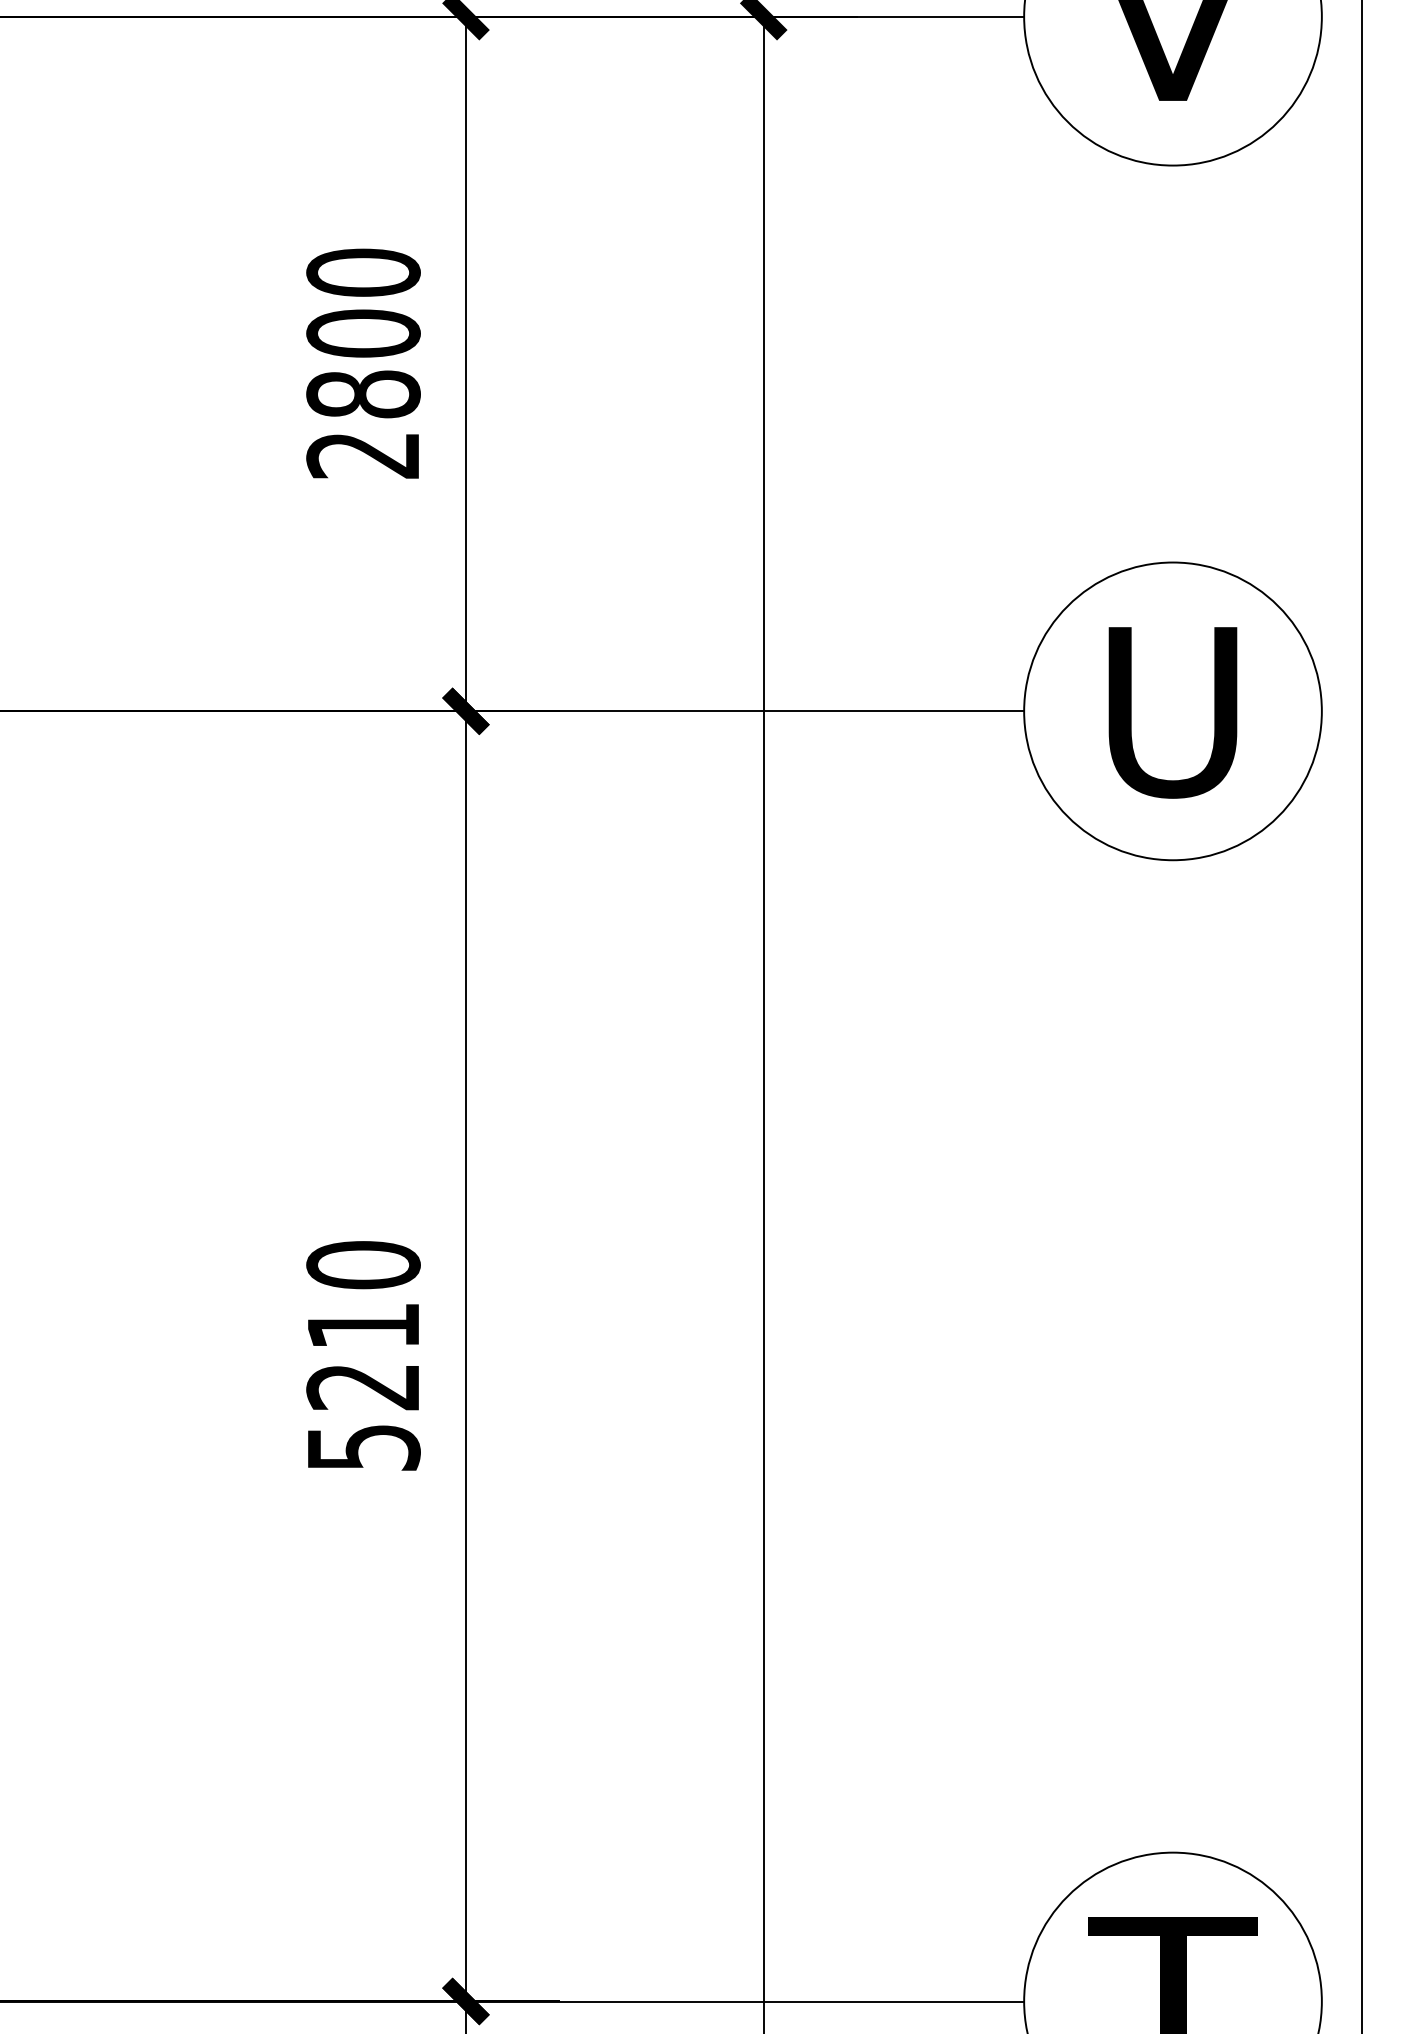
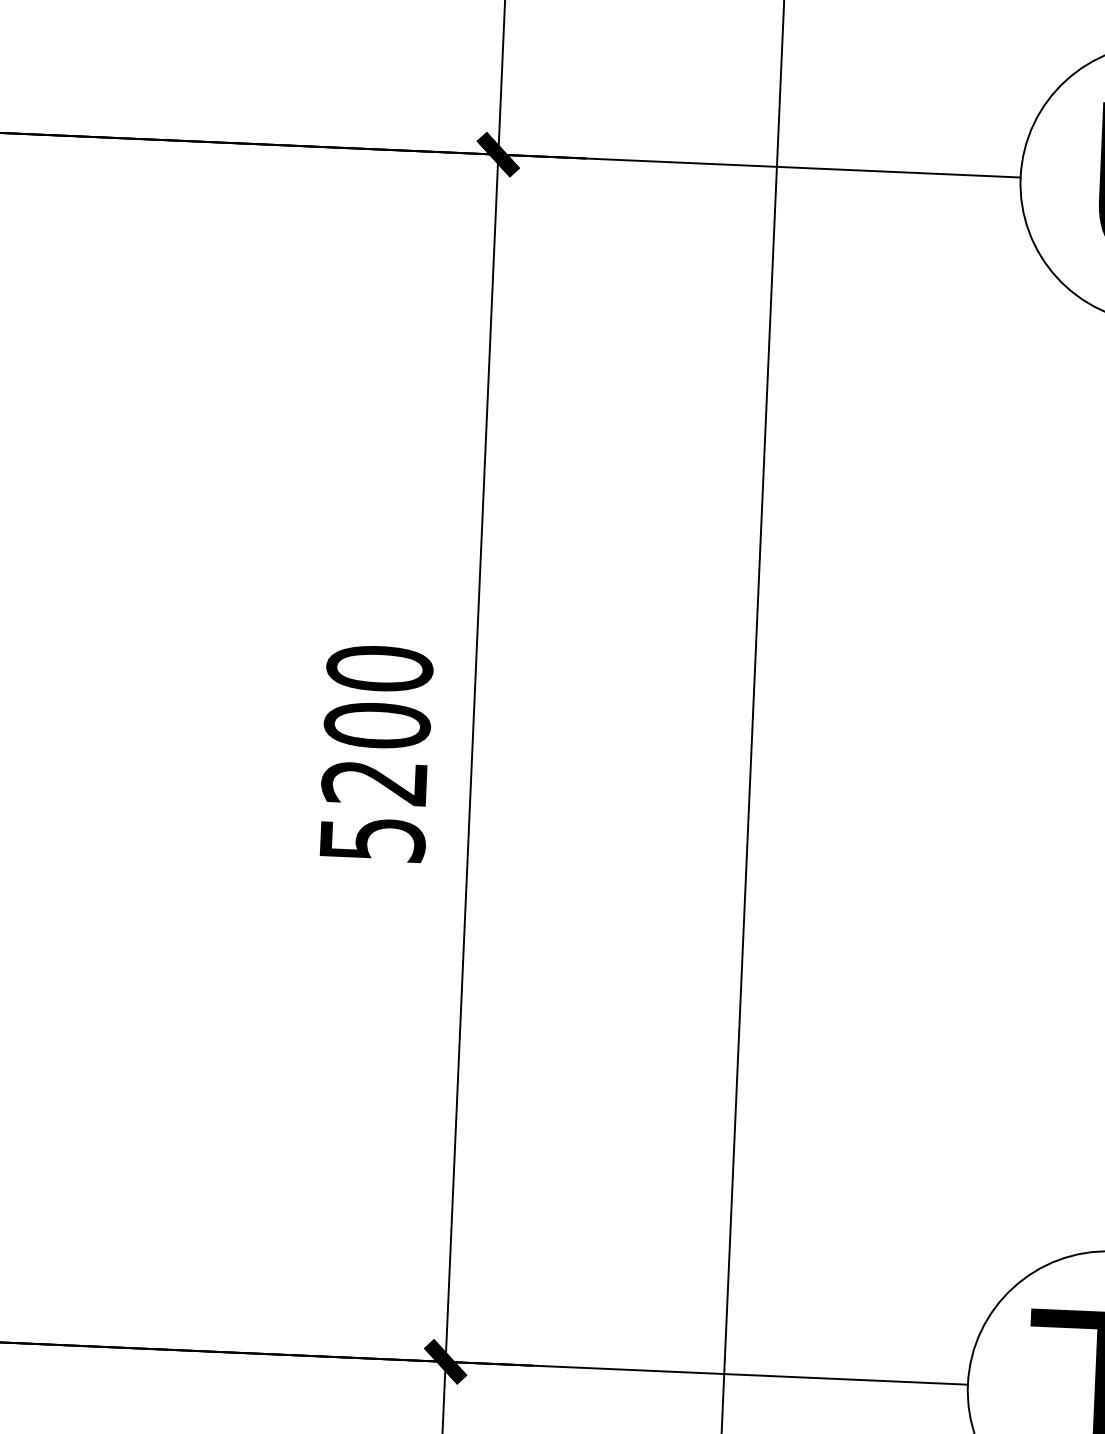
text: (363, 1325) -> (377, 725), 5210 -> 5200

